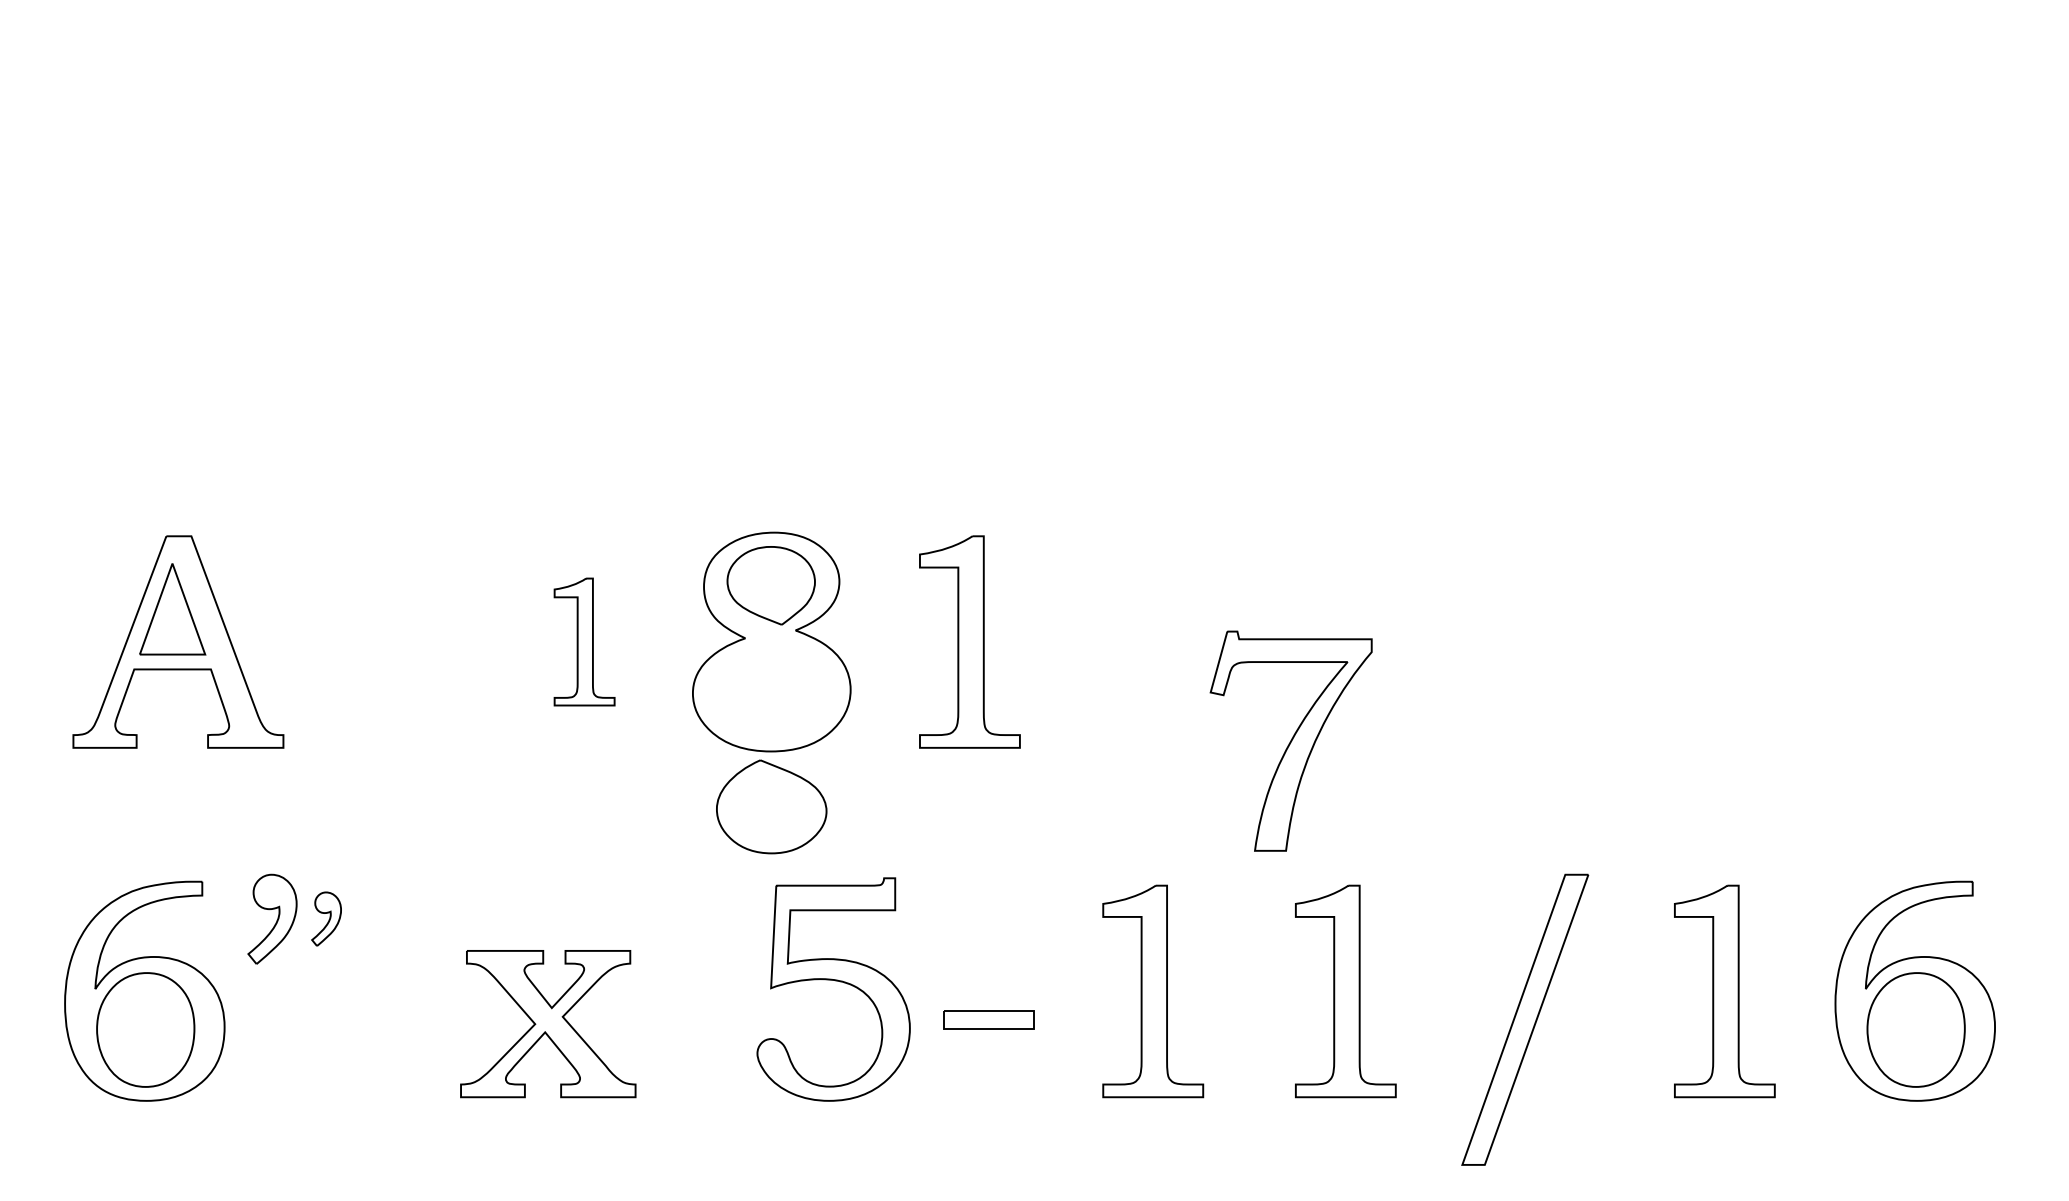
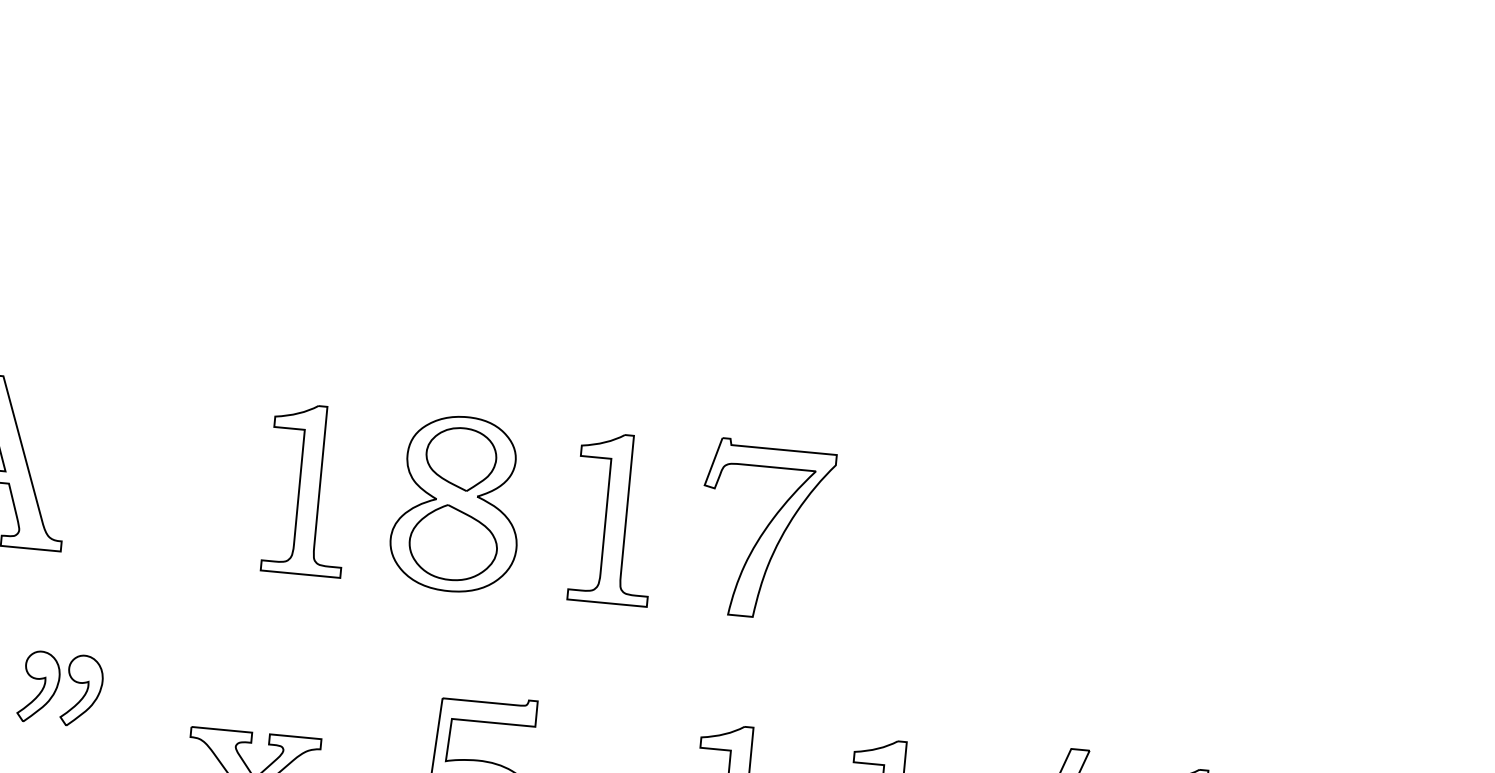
part: (584, 641) -> (308, 489), size x1.67
part: (1290, 740) -> (764, 529), moved
part: (771, 806) -> (453, 542), moved
part: (326, 918) -> (82, 690), size x1.67

